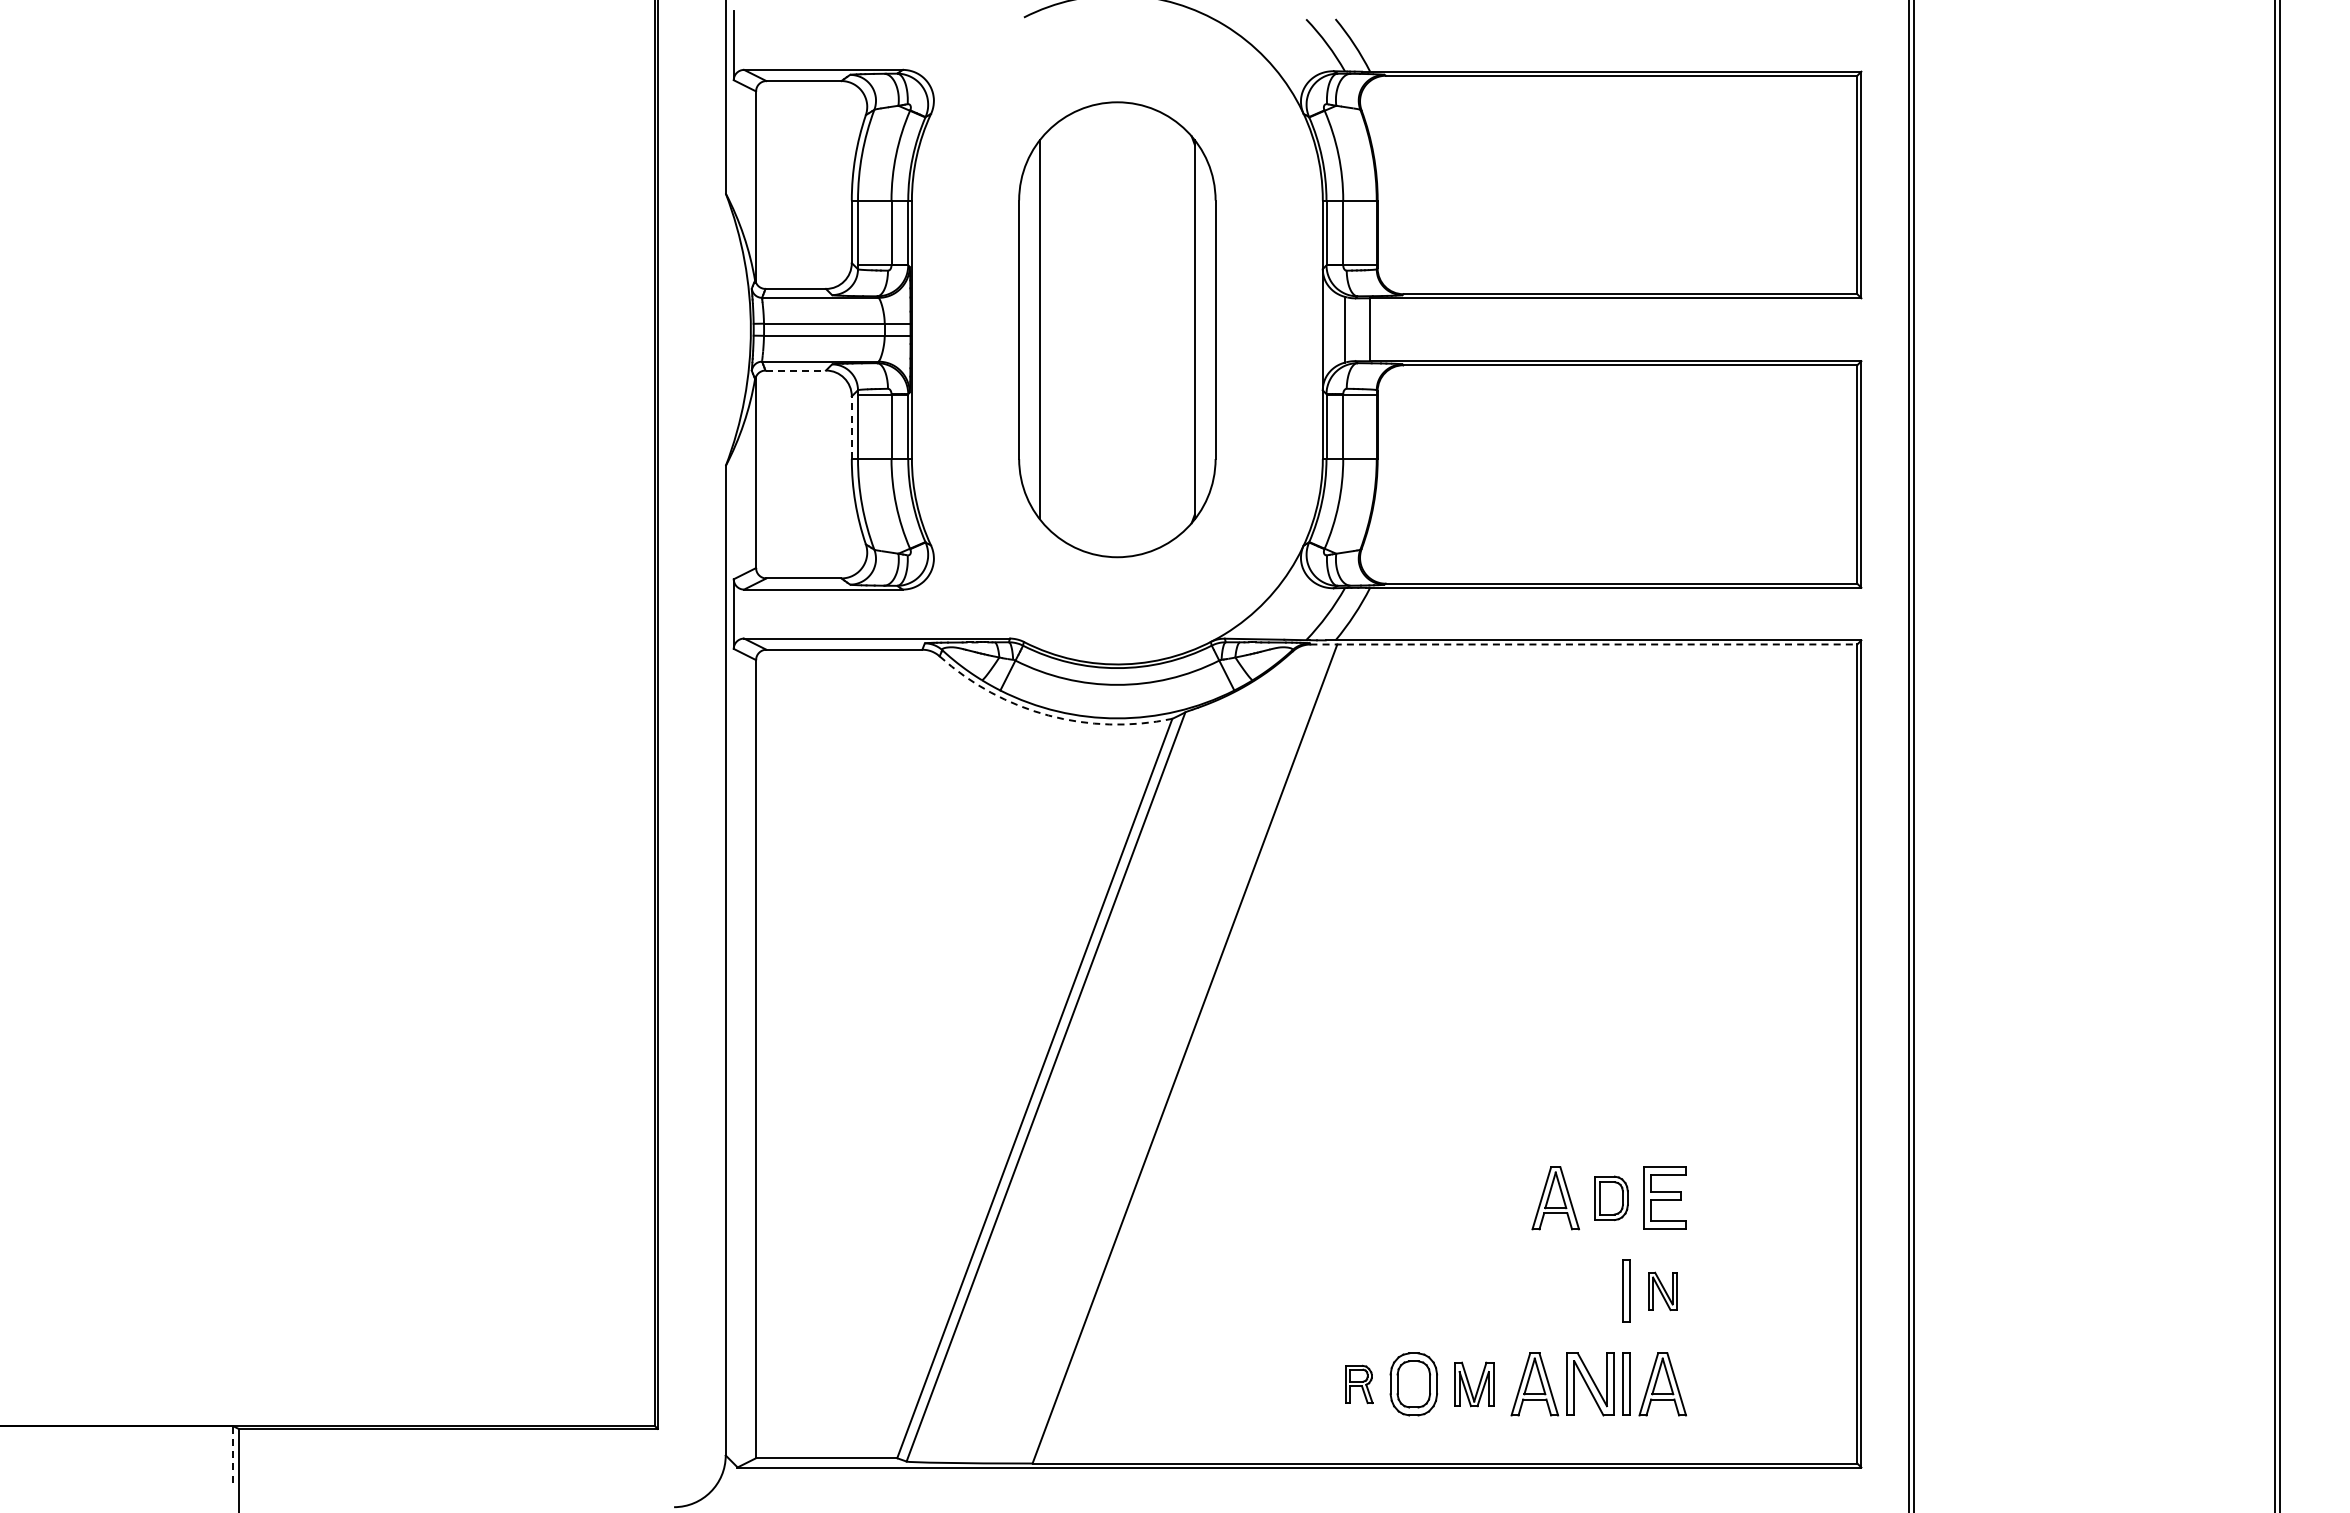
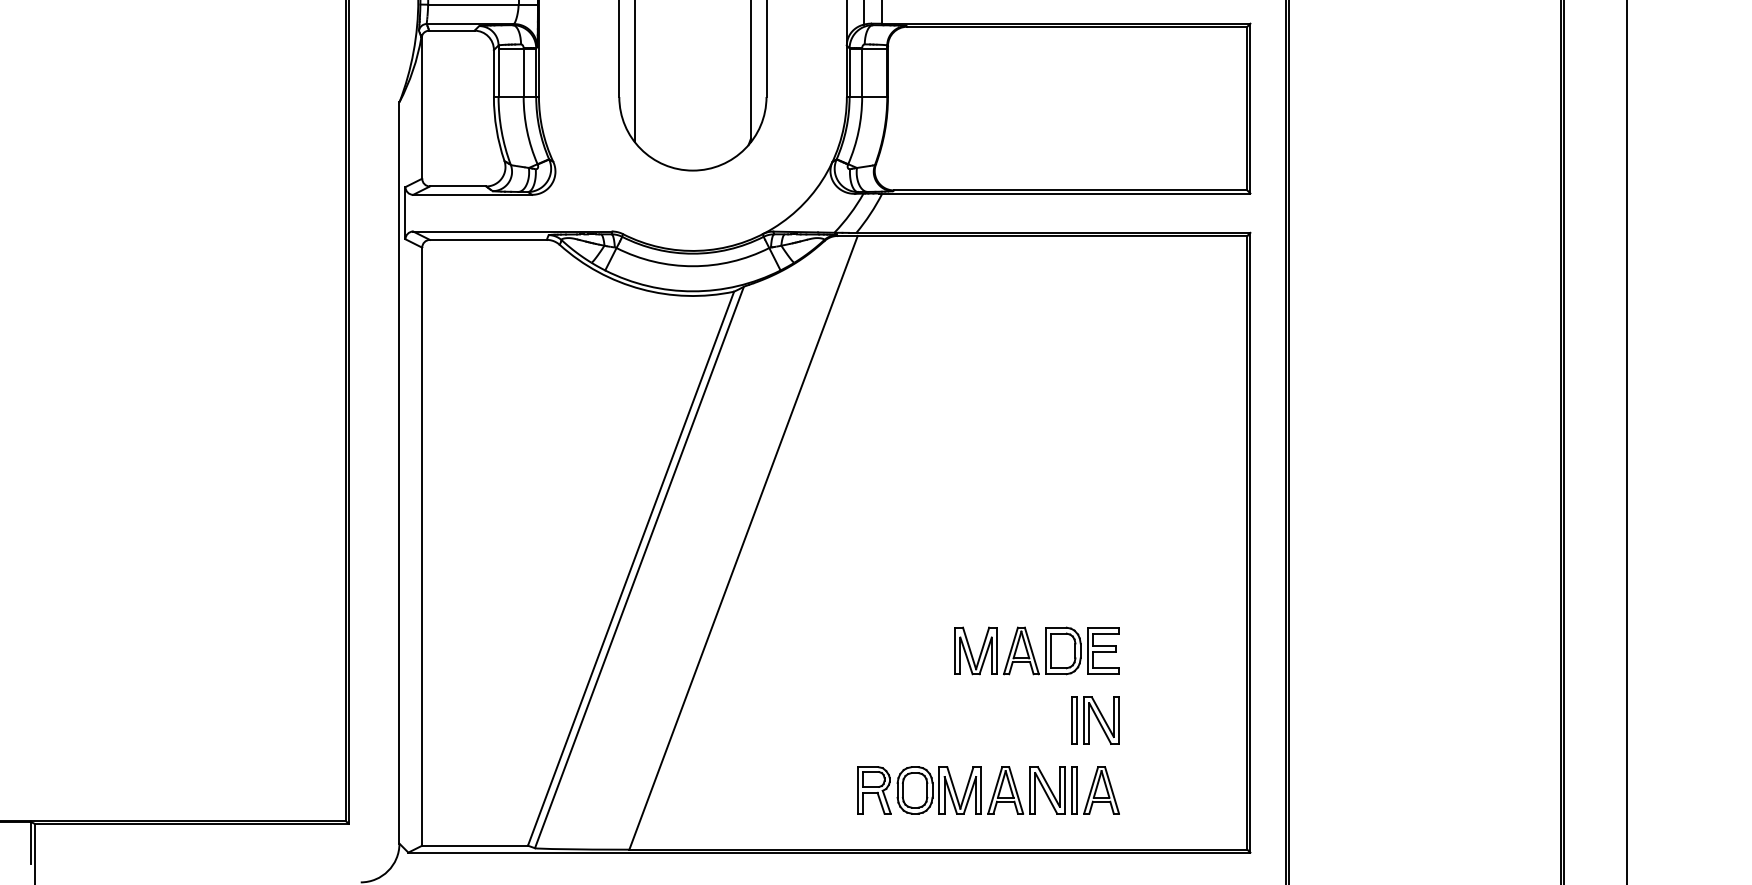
line: (796, 370) -> (452, 30), dashed -> solid
line: (851, 427) -> (493, 73), dashed -> solid
line: (1584, 644) -> (1042, 235), dashed -> solid
arc: (1048, 715) -> (641, 289), dashed -> solid
part: (1494, 1198) -> (975, 651), added
part: (1611, 1198) -> (1063, 651), size x1.43
part: (1662, 1291) -> (1101, 720), size x1.67
part: (1359, 1384) -> (874, 790), size x1.67
part: (1473, 1384) -> (959, 790), size x1.43
line: (233, 1453) -> (30, 842), dashed -> solid

